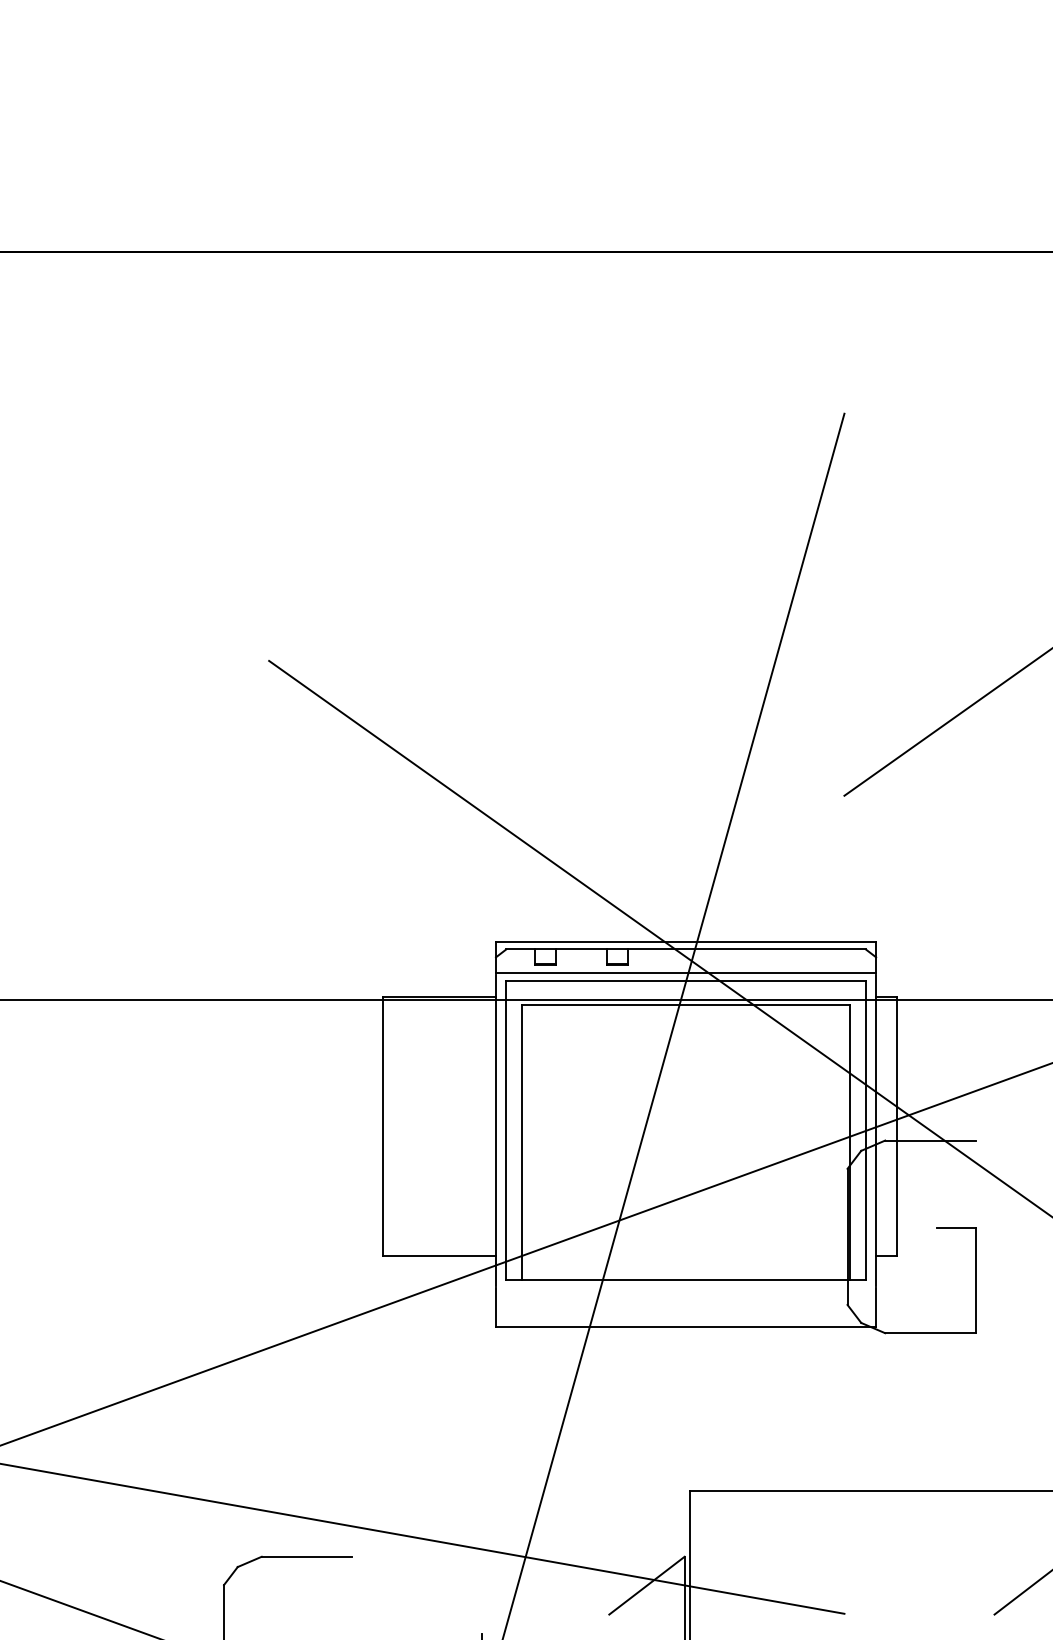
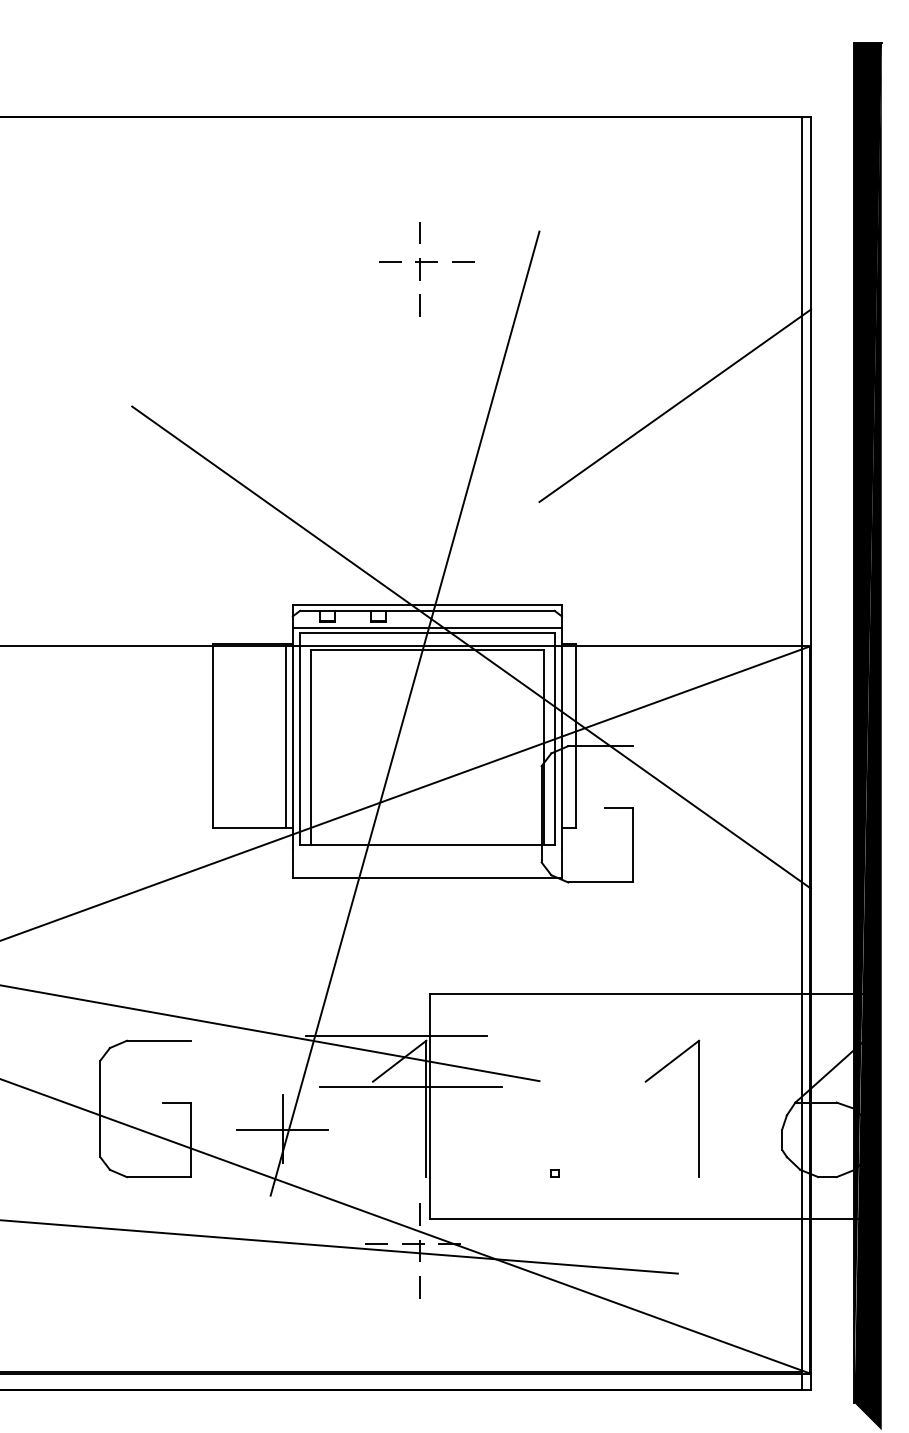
part: (684, 467) -> (426, 269), added
line: (485, 1125) -> (285, 735), added
line: (642, 1550) -> (396, 1036), added
line: (662, 1622) -> (410, 1087), added

